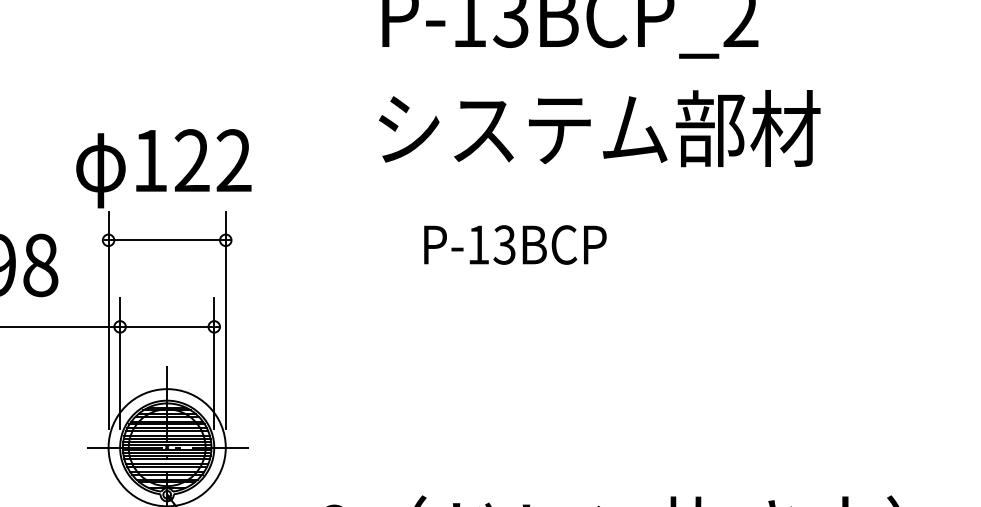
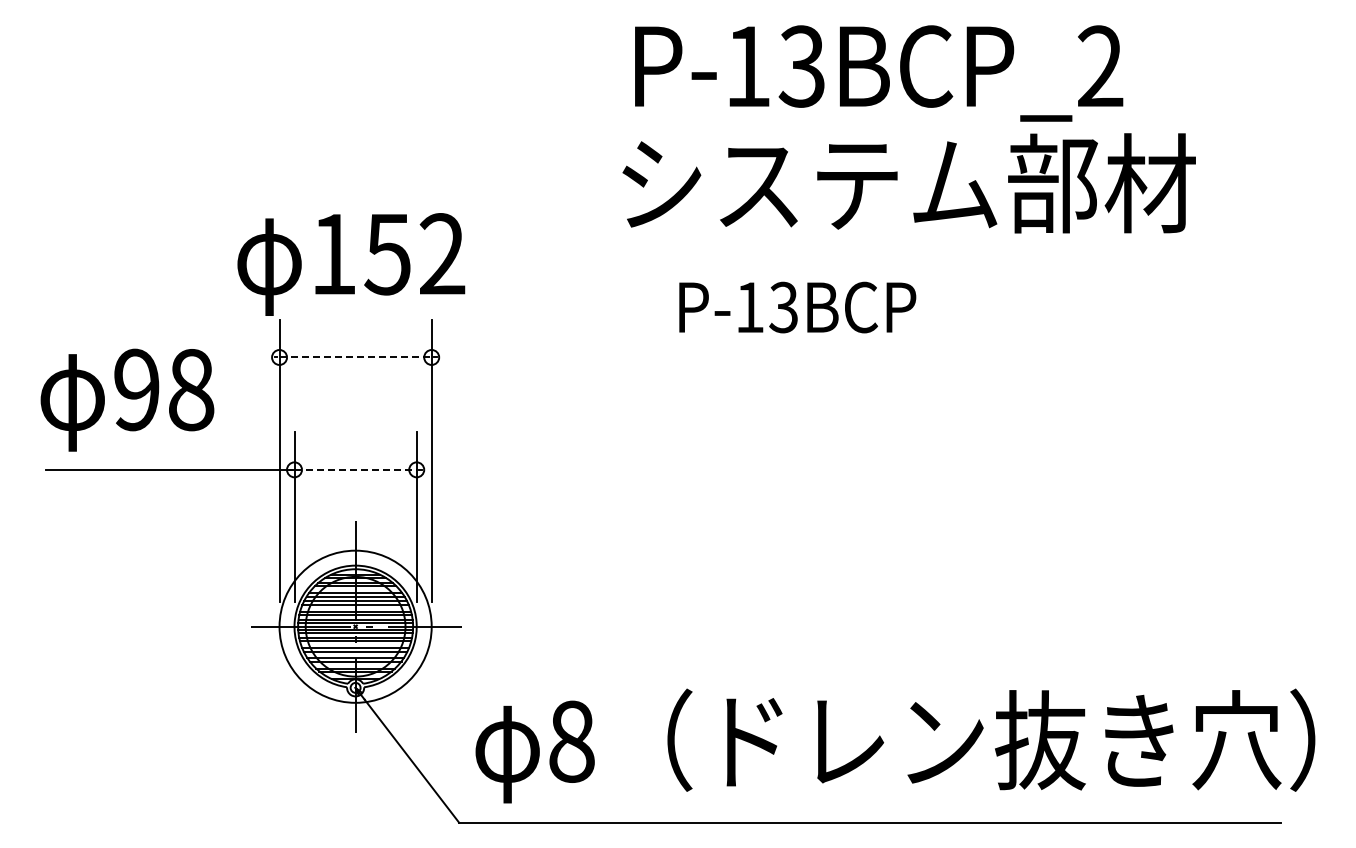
text: (599, 128) -> (908, 183), moved
text: (191, 161) -> (387, 254), 122 -> 152
line: (167, 240) -> (356, 357), solid -> dashed
text: (515, 244) -> (797, 307), moved
line: (167, 326) -> (356, 469), solid -> dashed

